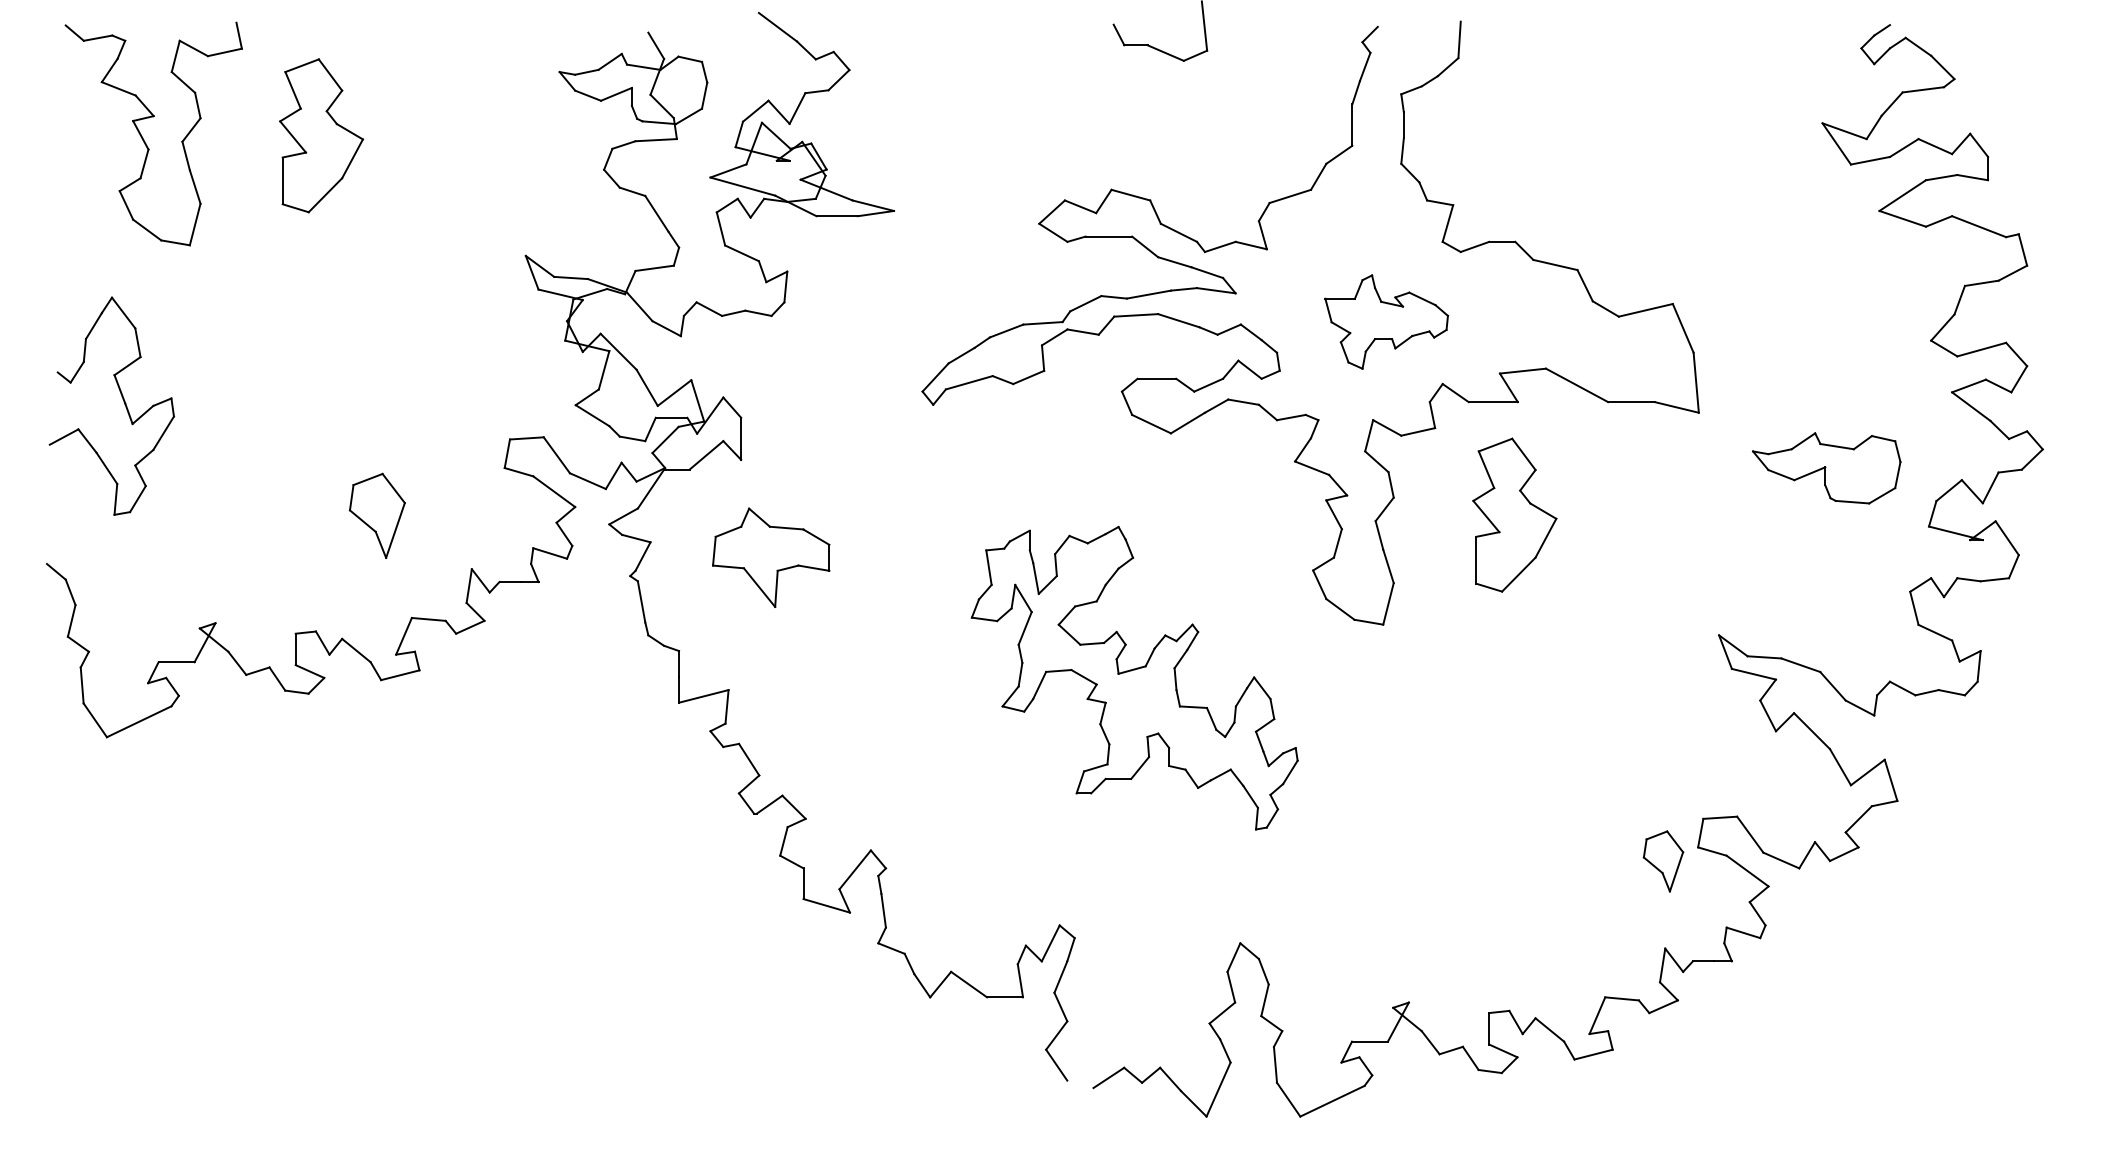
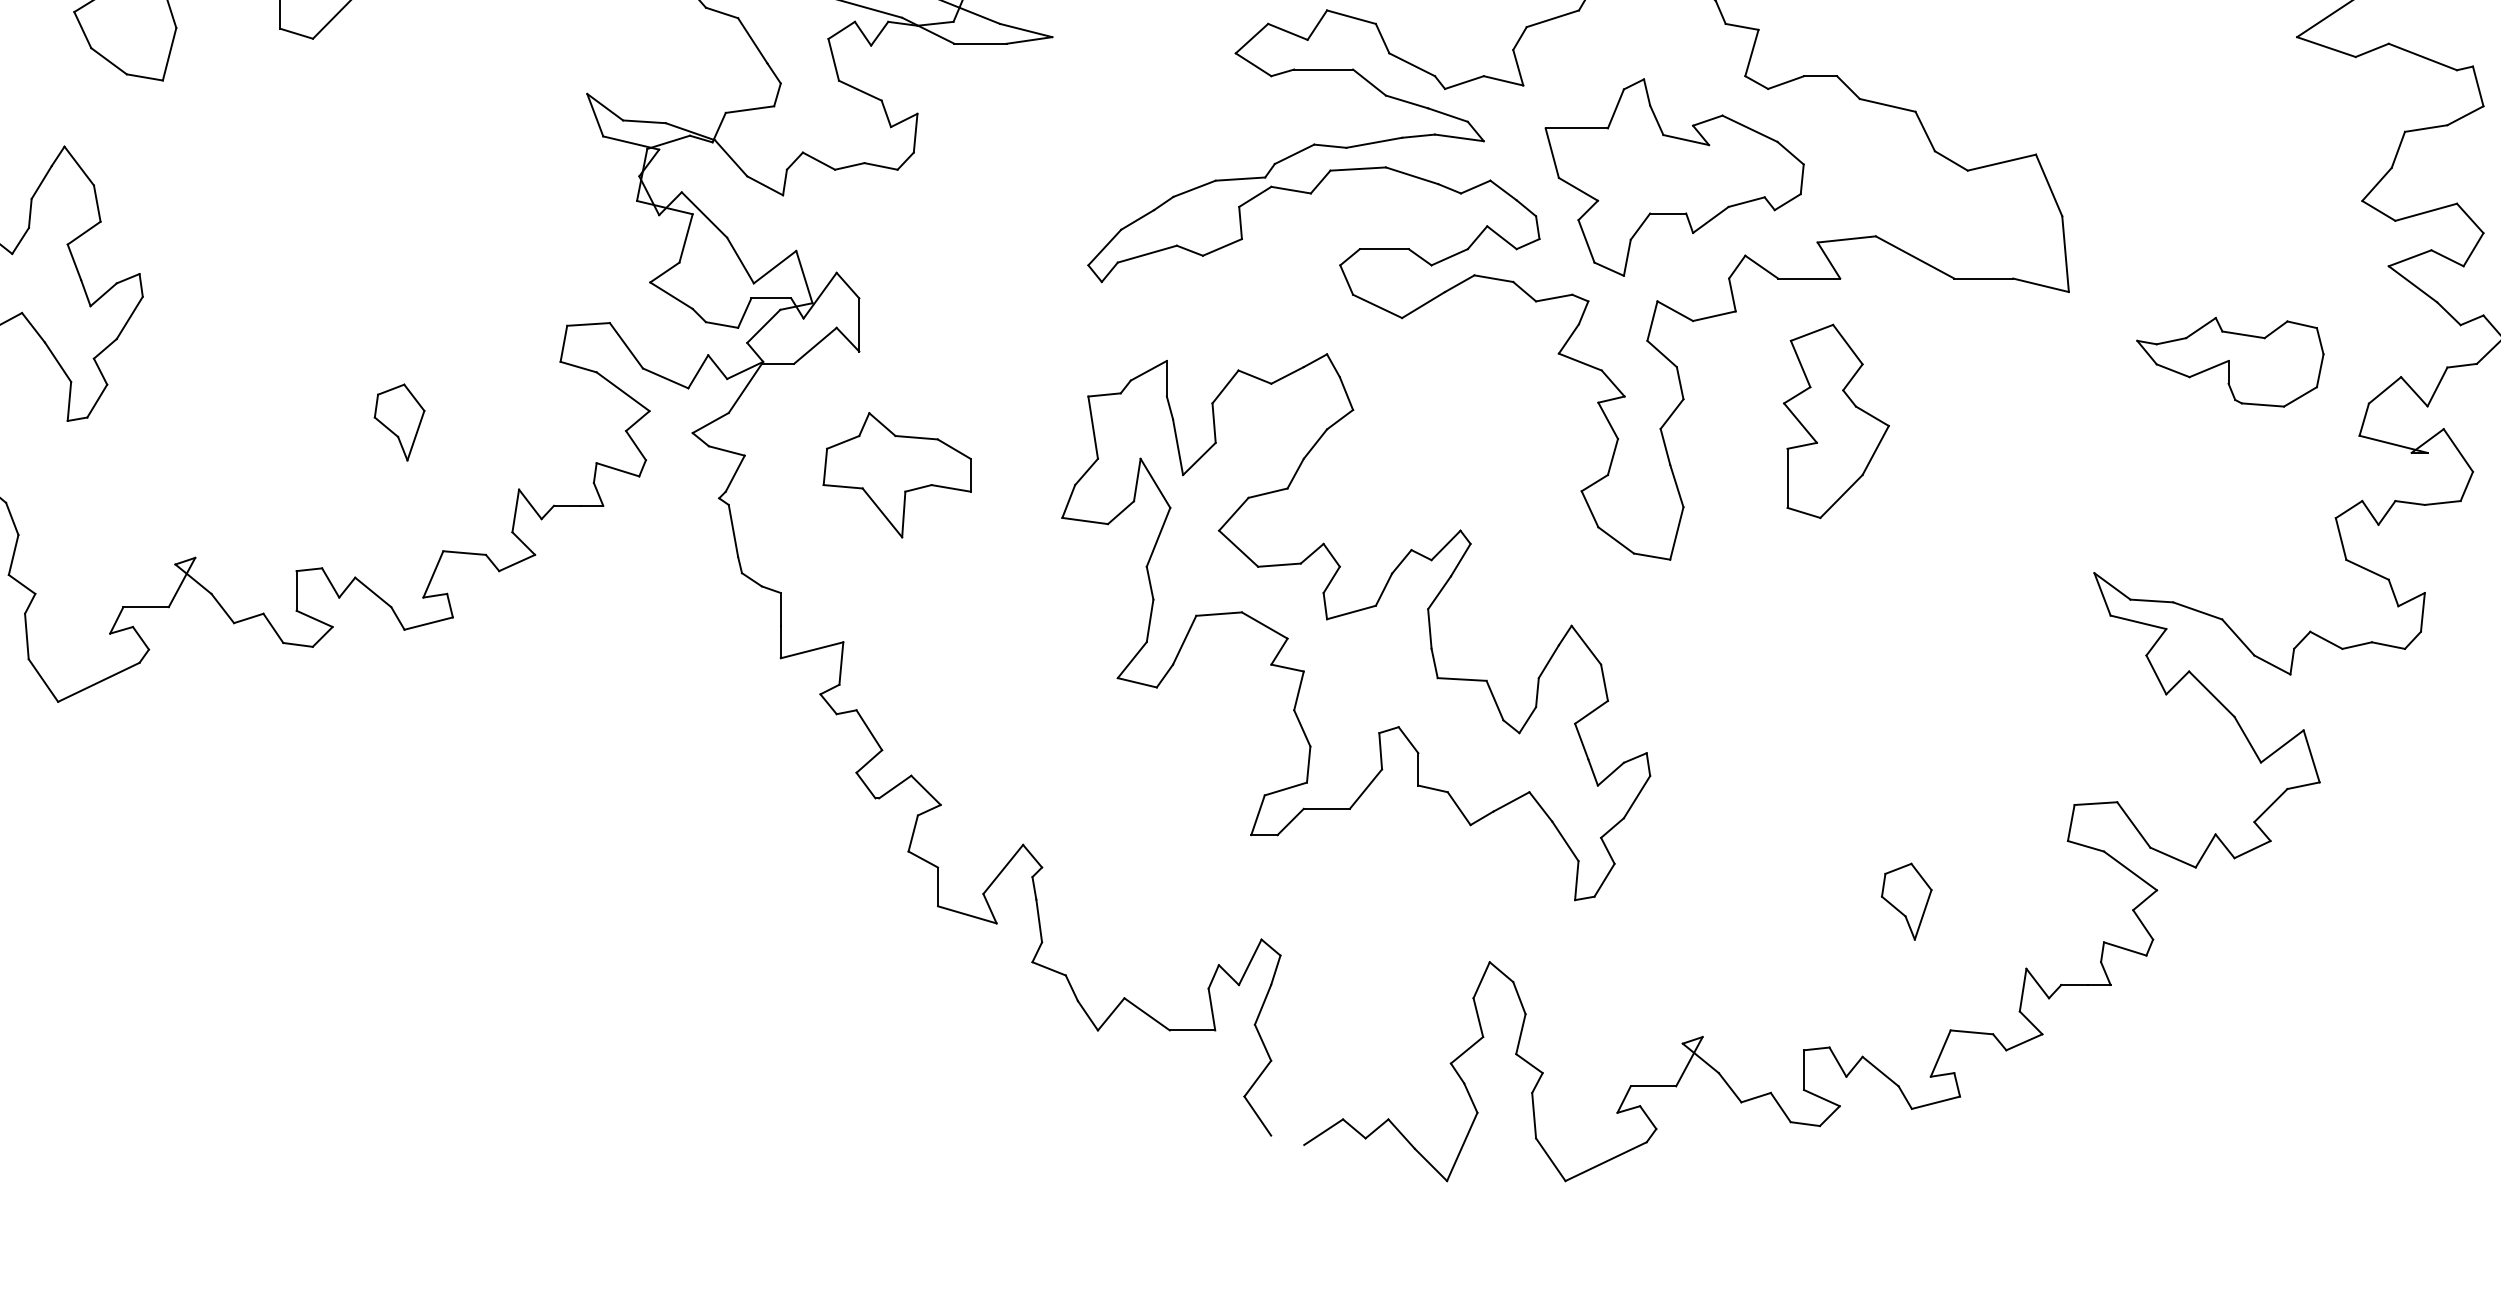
part: (1386, 321) -> (1674, 176), size x1.67
part: (376, 516) -> (398, 423), size x0.71
part: (1134, 678) -> (1356, 627), size x1.43
part: (1663, 861) -> (1906, 901), moved

